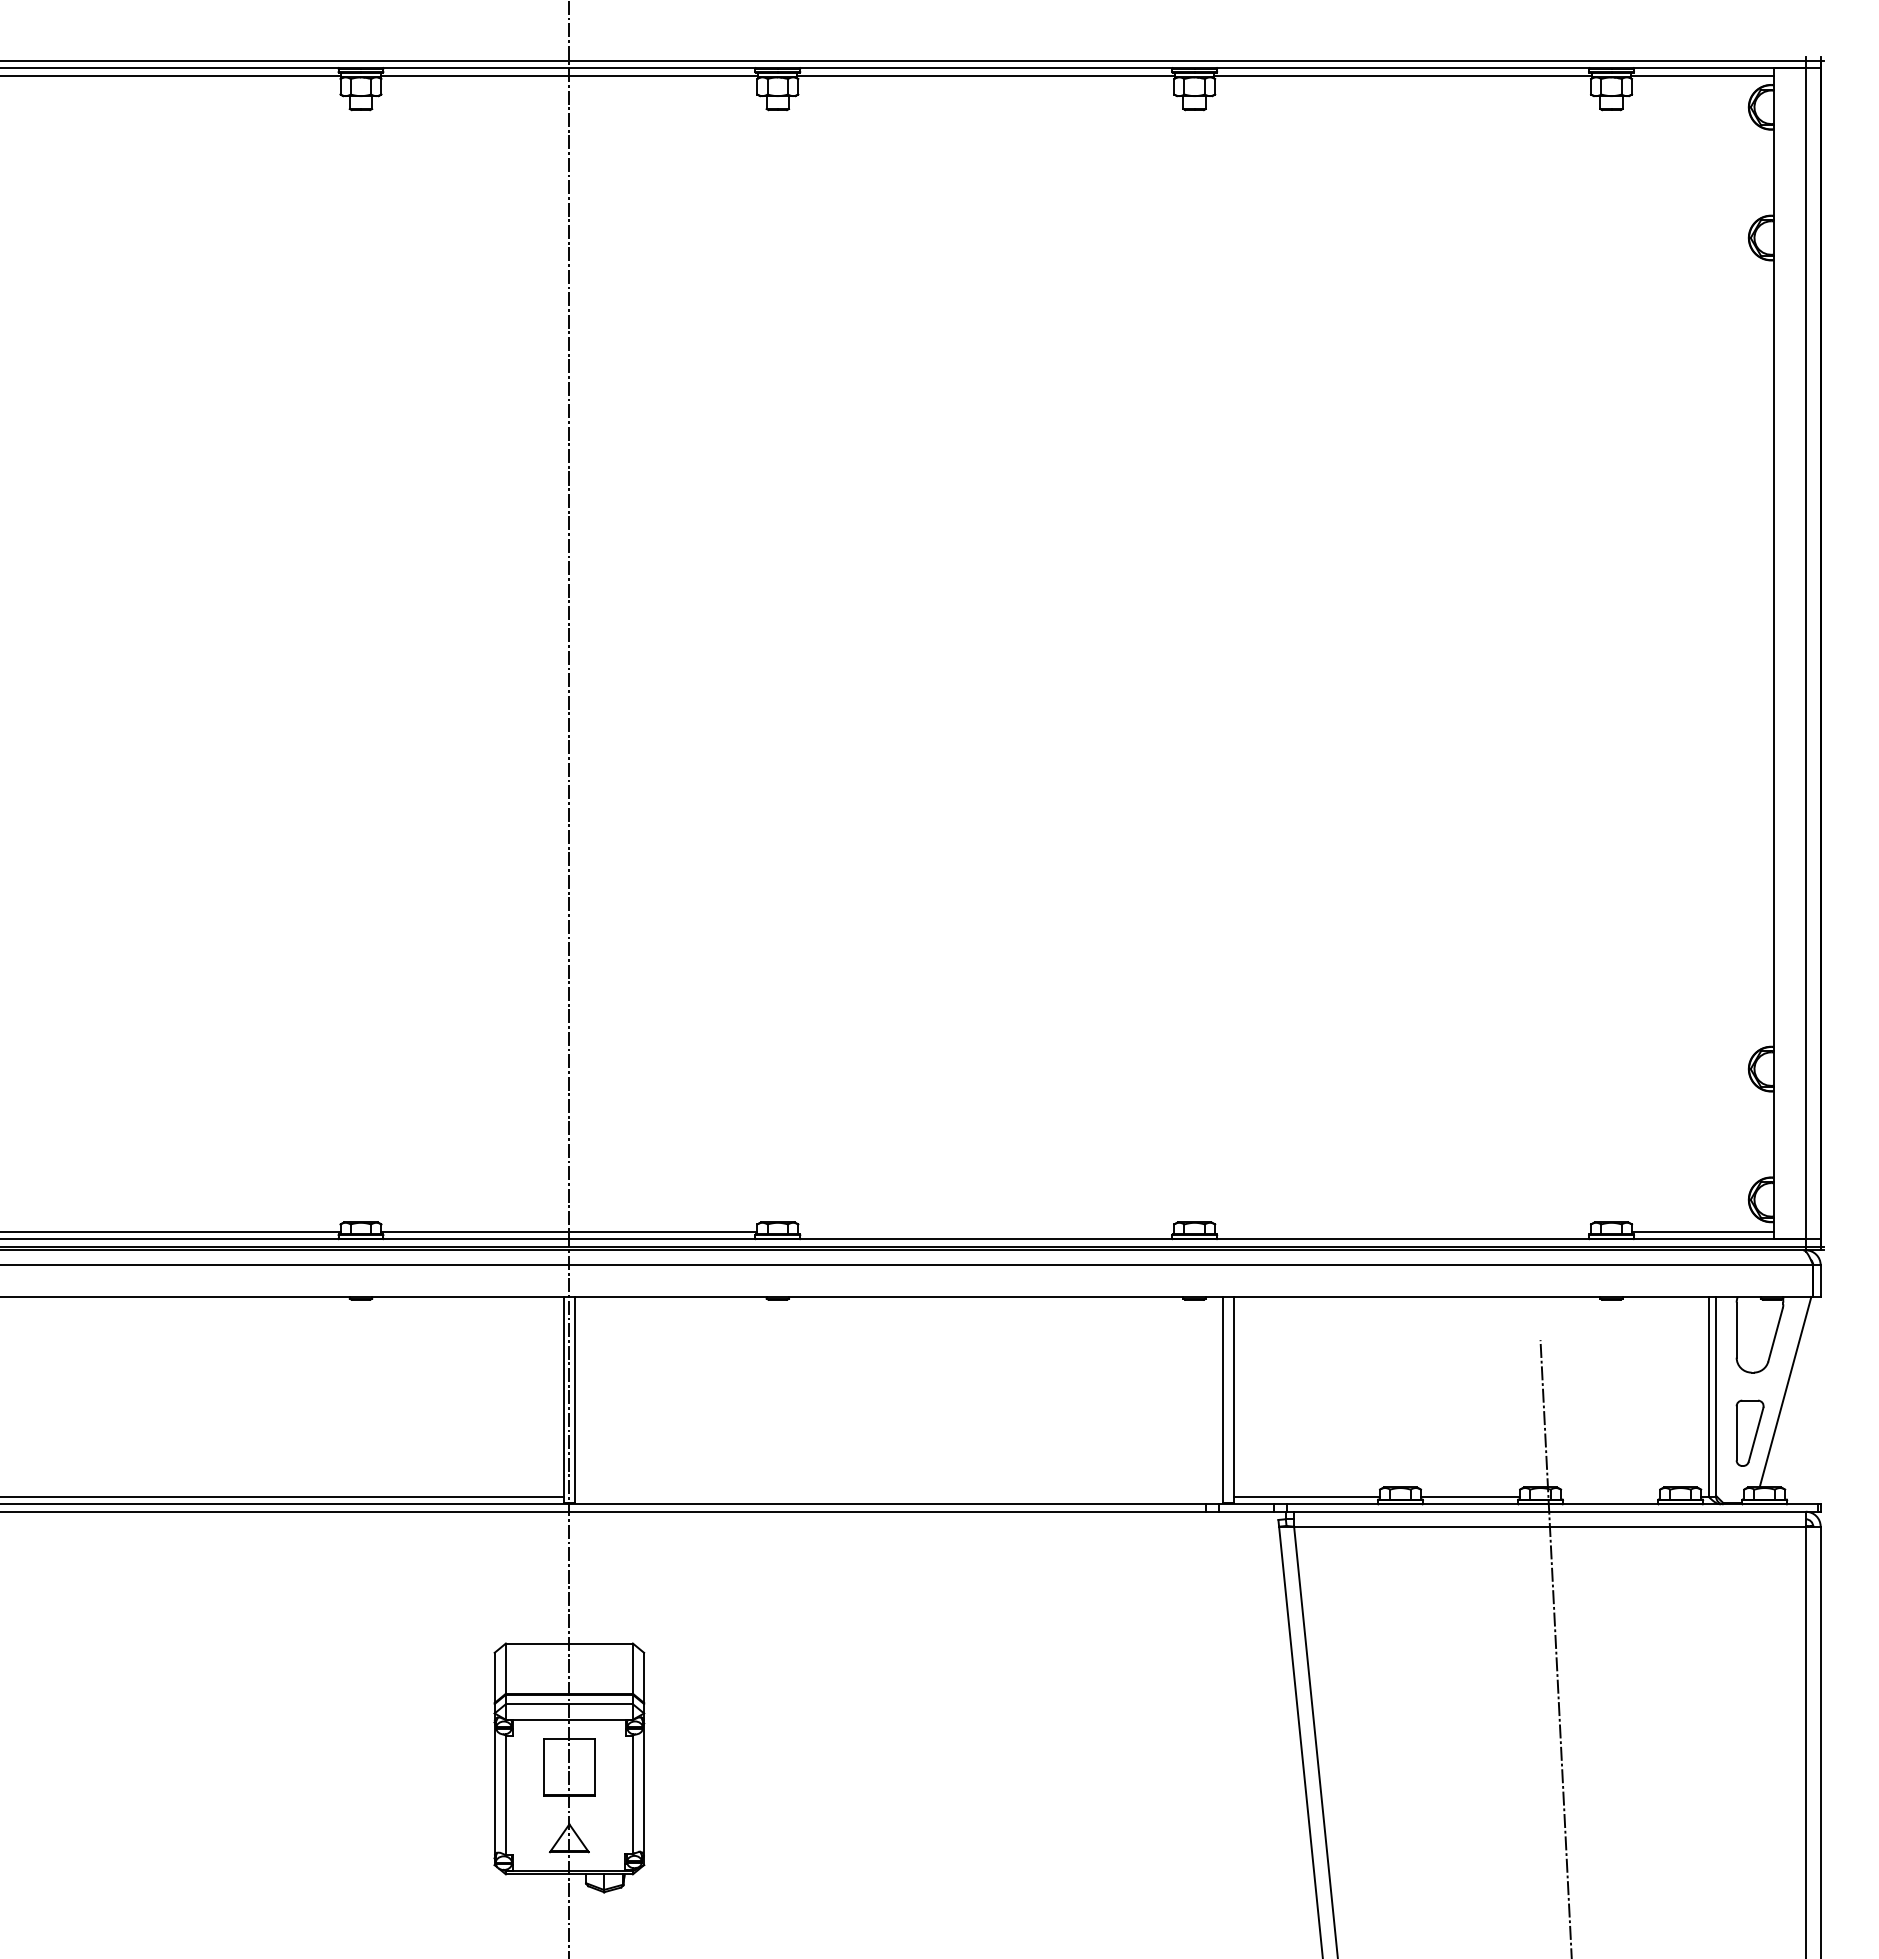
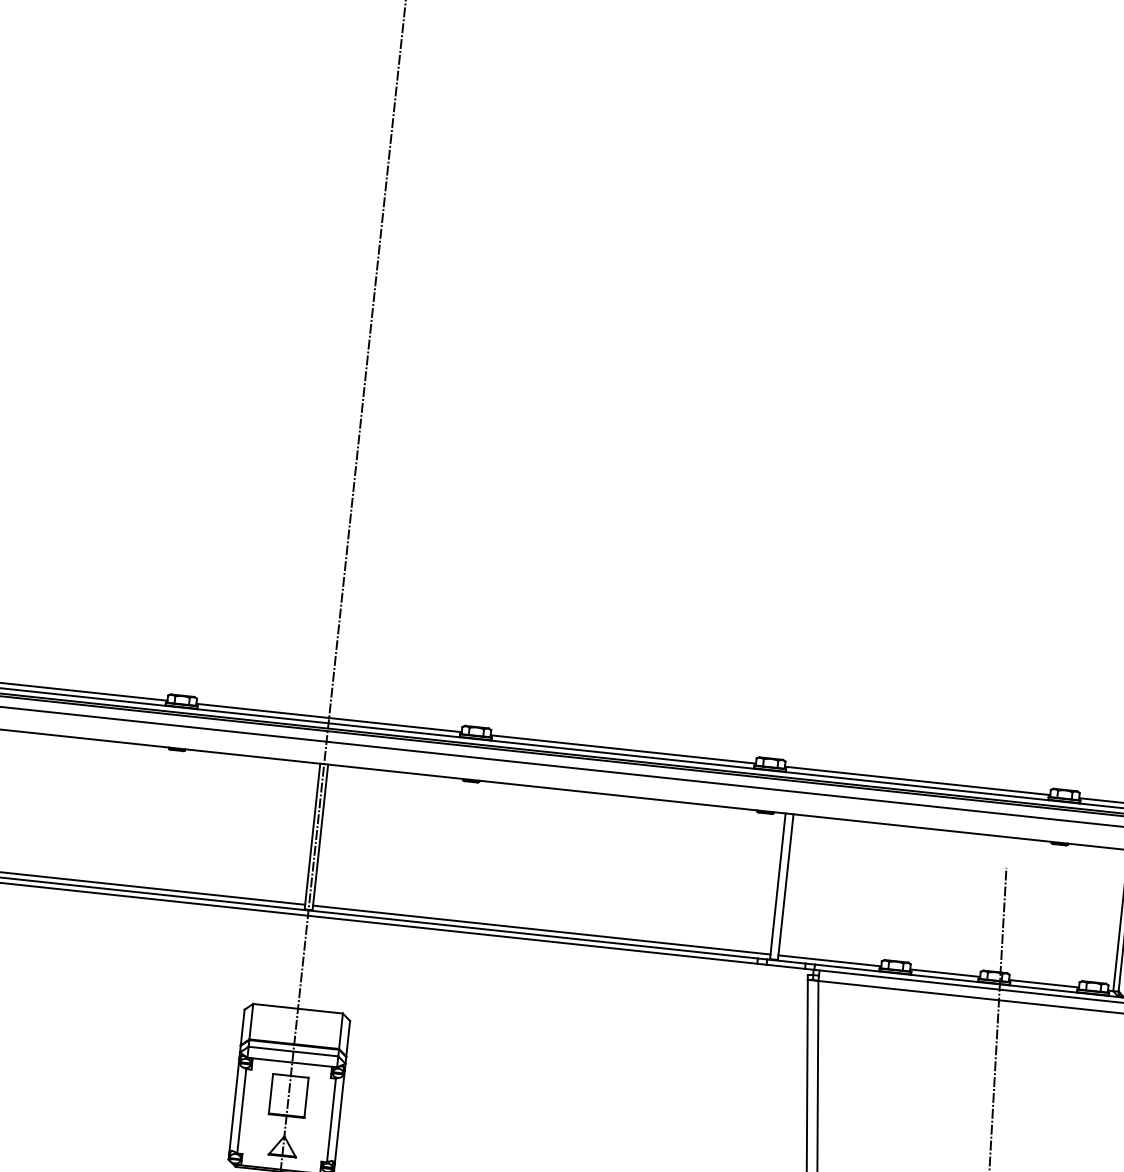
line: (986, 1231) -> (623, 749), added
line: (1403, 1231) -> (917, 780), added
line: (899, 1496) -> (542, 929), added
line: (1610, 1496) -> (1044, 983), added

